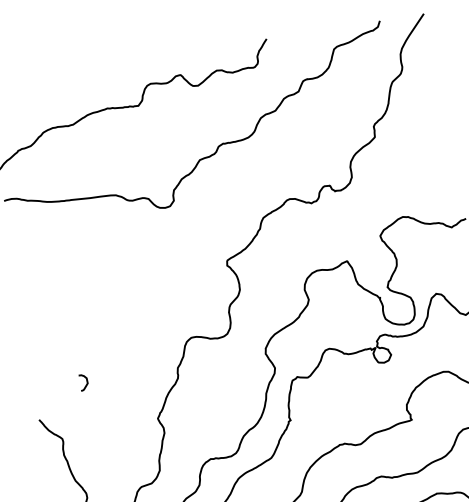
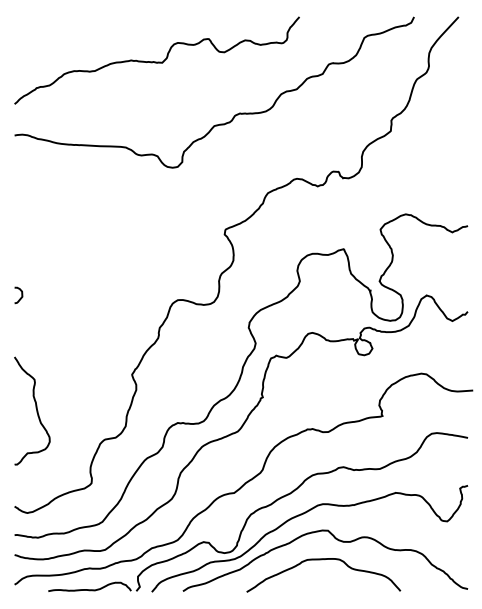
curve: (86, 384) -> (20, 297), moved

